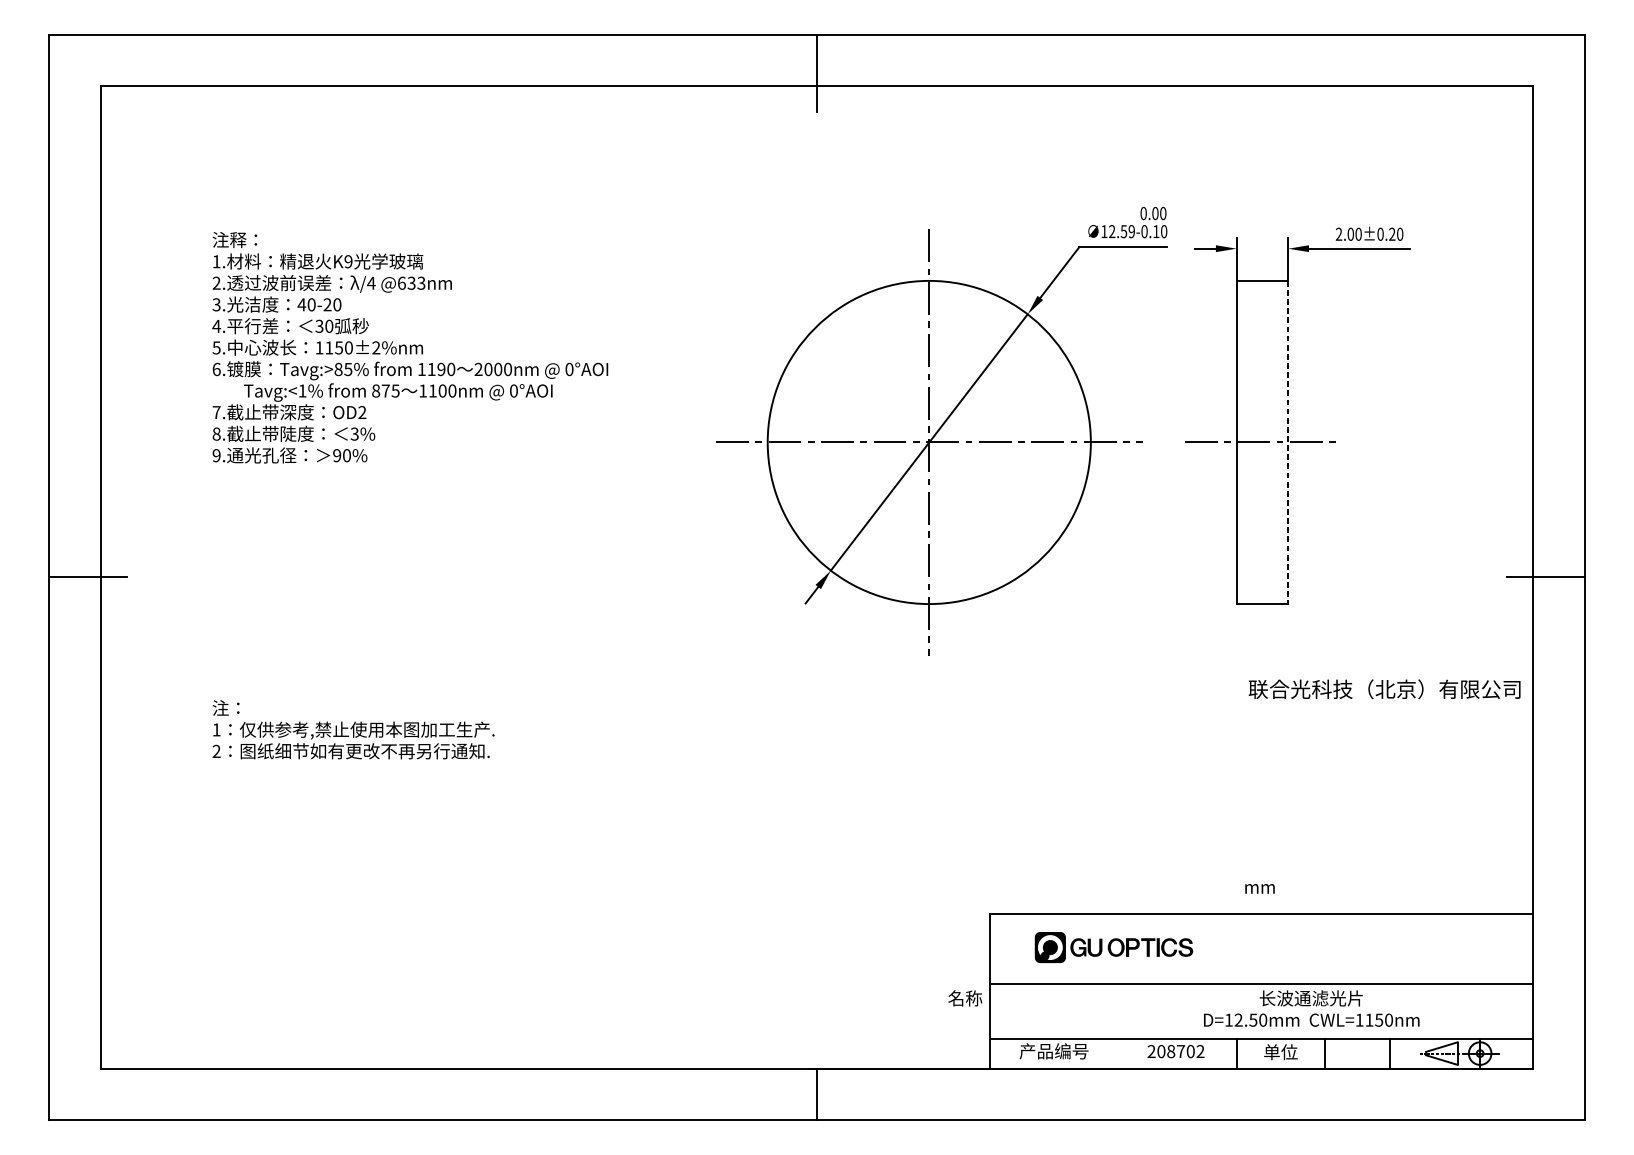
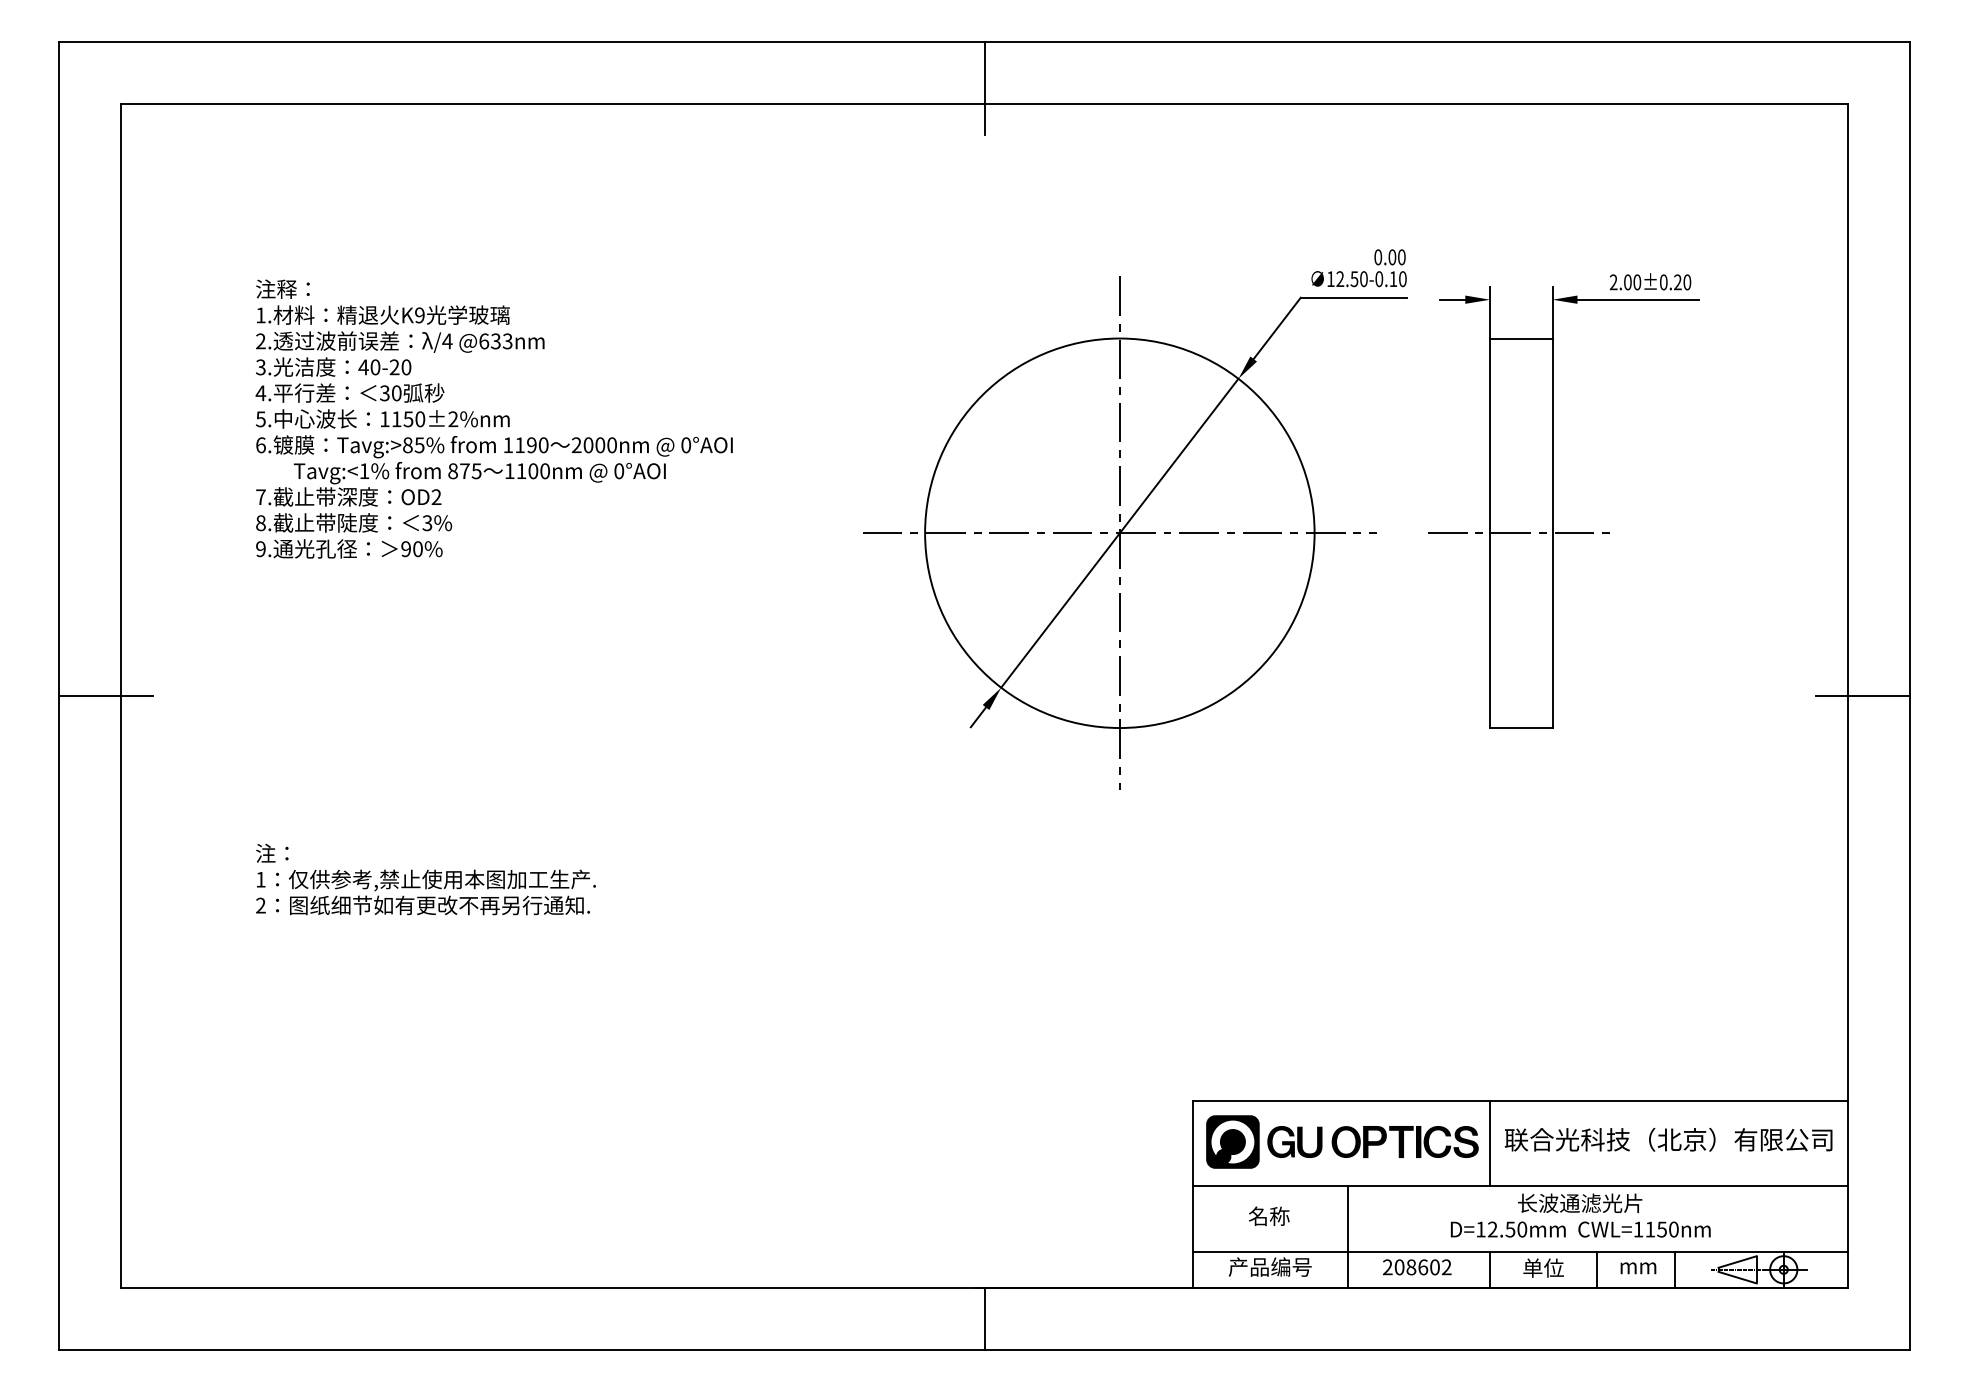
text: (1131, 231) -> (1363, 279), 12.59 -> 12.50
line: (1288, 442) -> (1552, 533), dashed -> solid
text: (1384, 689) -> (1668, 1139), moved
text: (1260, 889) -> (1638, 1268), moved
part: (1114, 947) -> (1342, 1141), size x1.43
line: (1236, 948) -> (1490, 1143), added
text: (965, 997) -> (1269, 1215), moved
line: (1118, 1026) -> (1347, 1237), added
text: (1181, 1051) -> (1423, 1267), 208702 -> 208602

